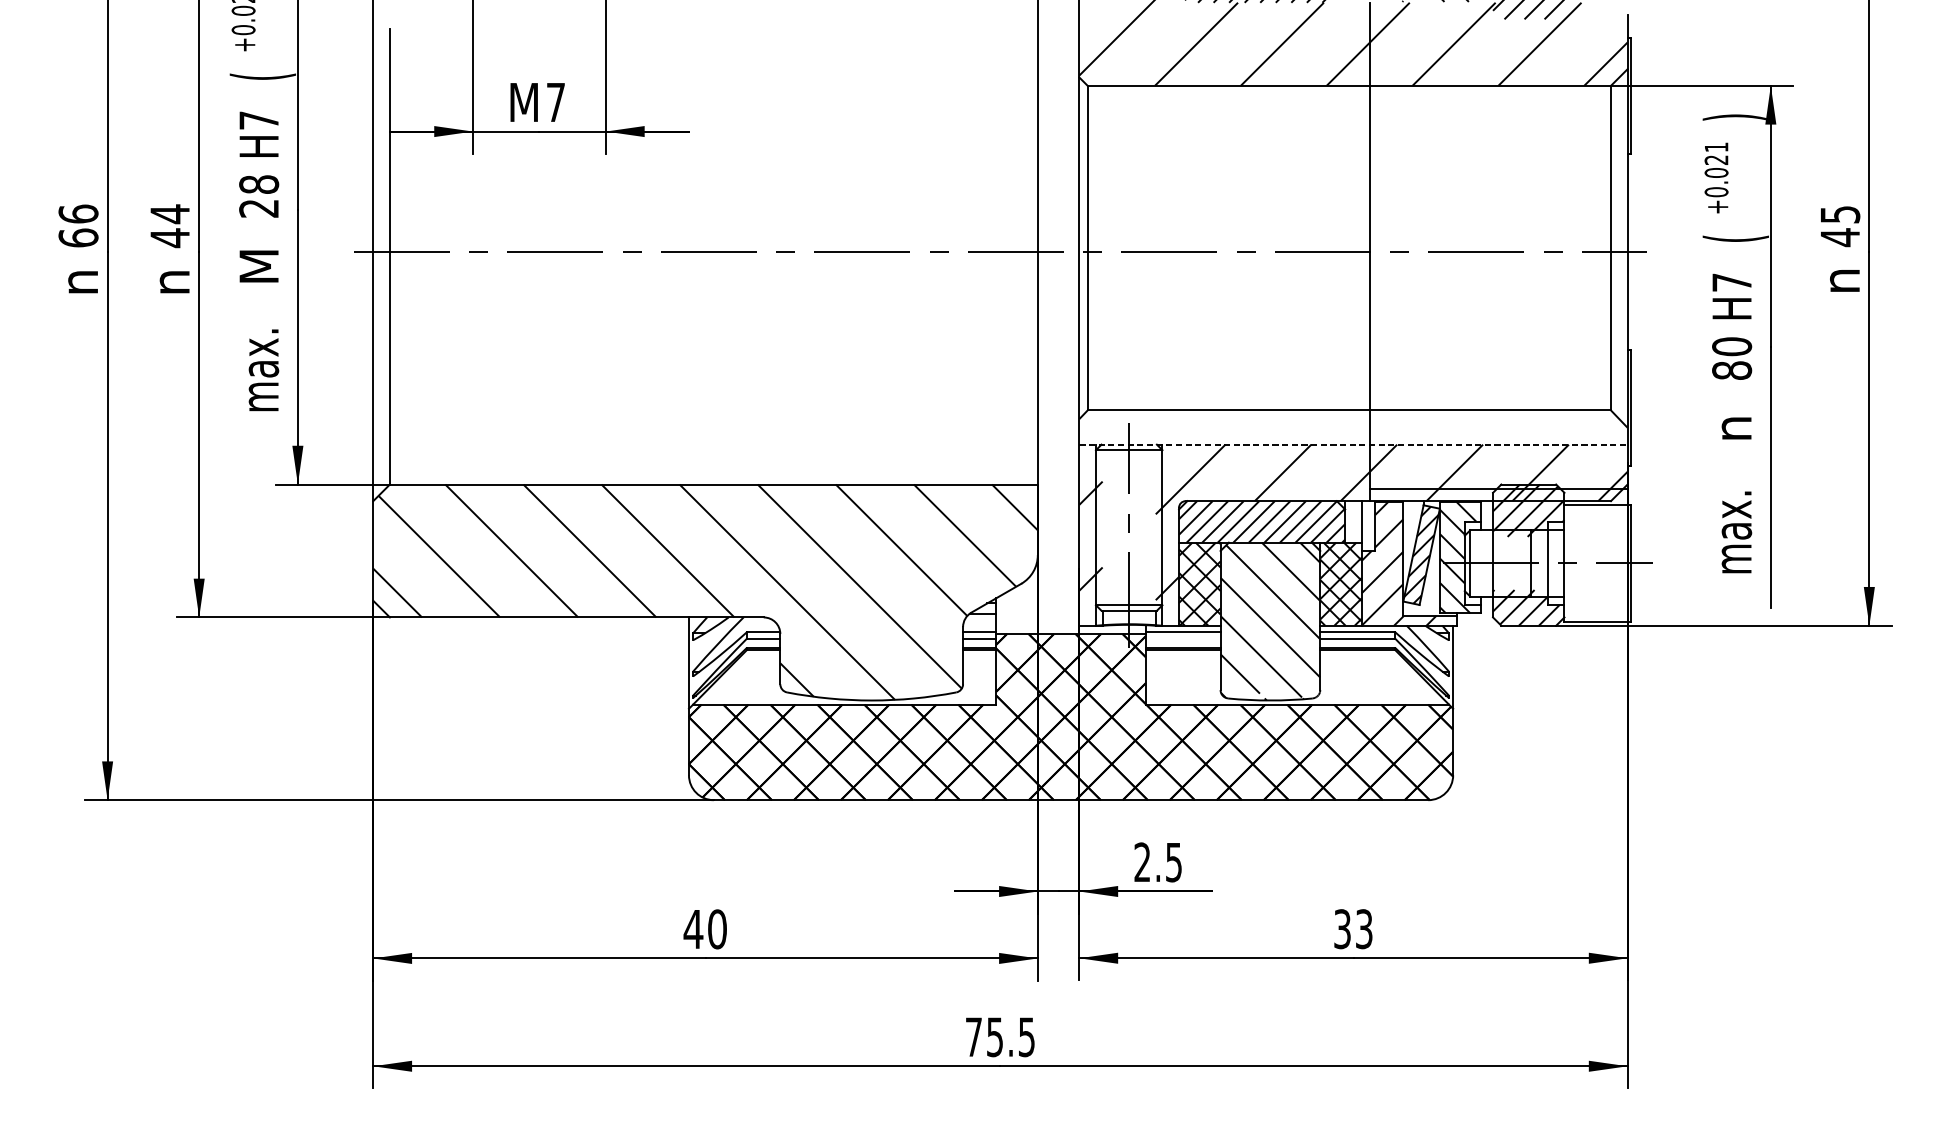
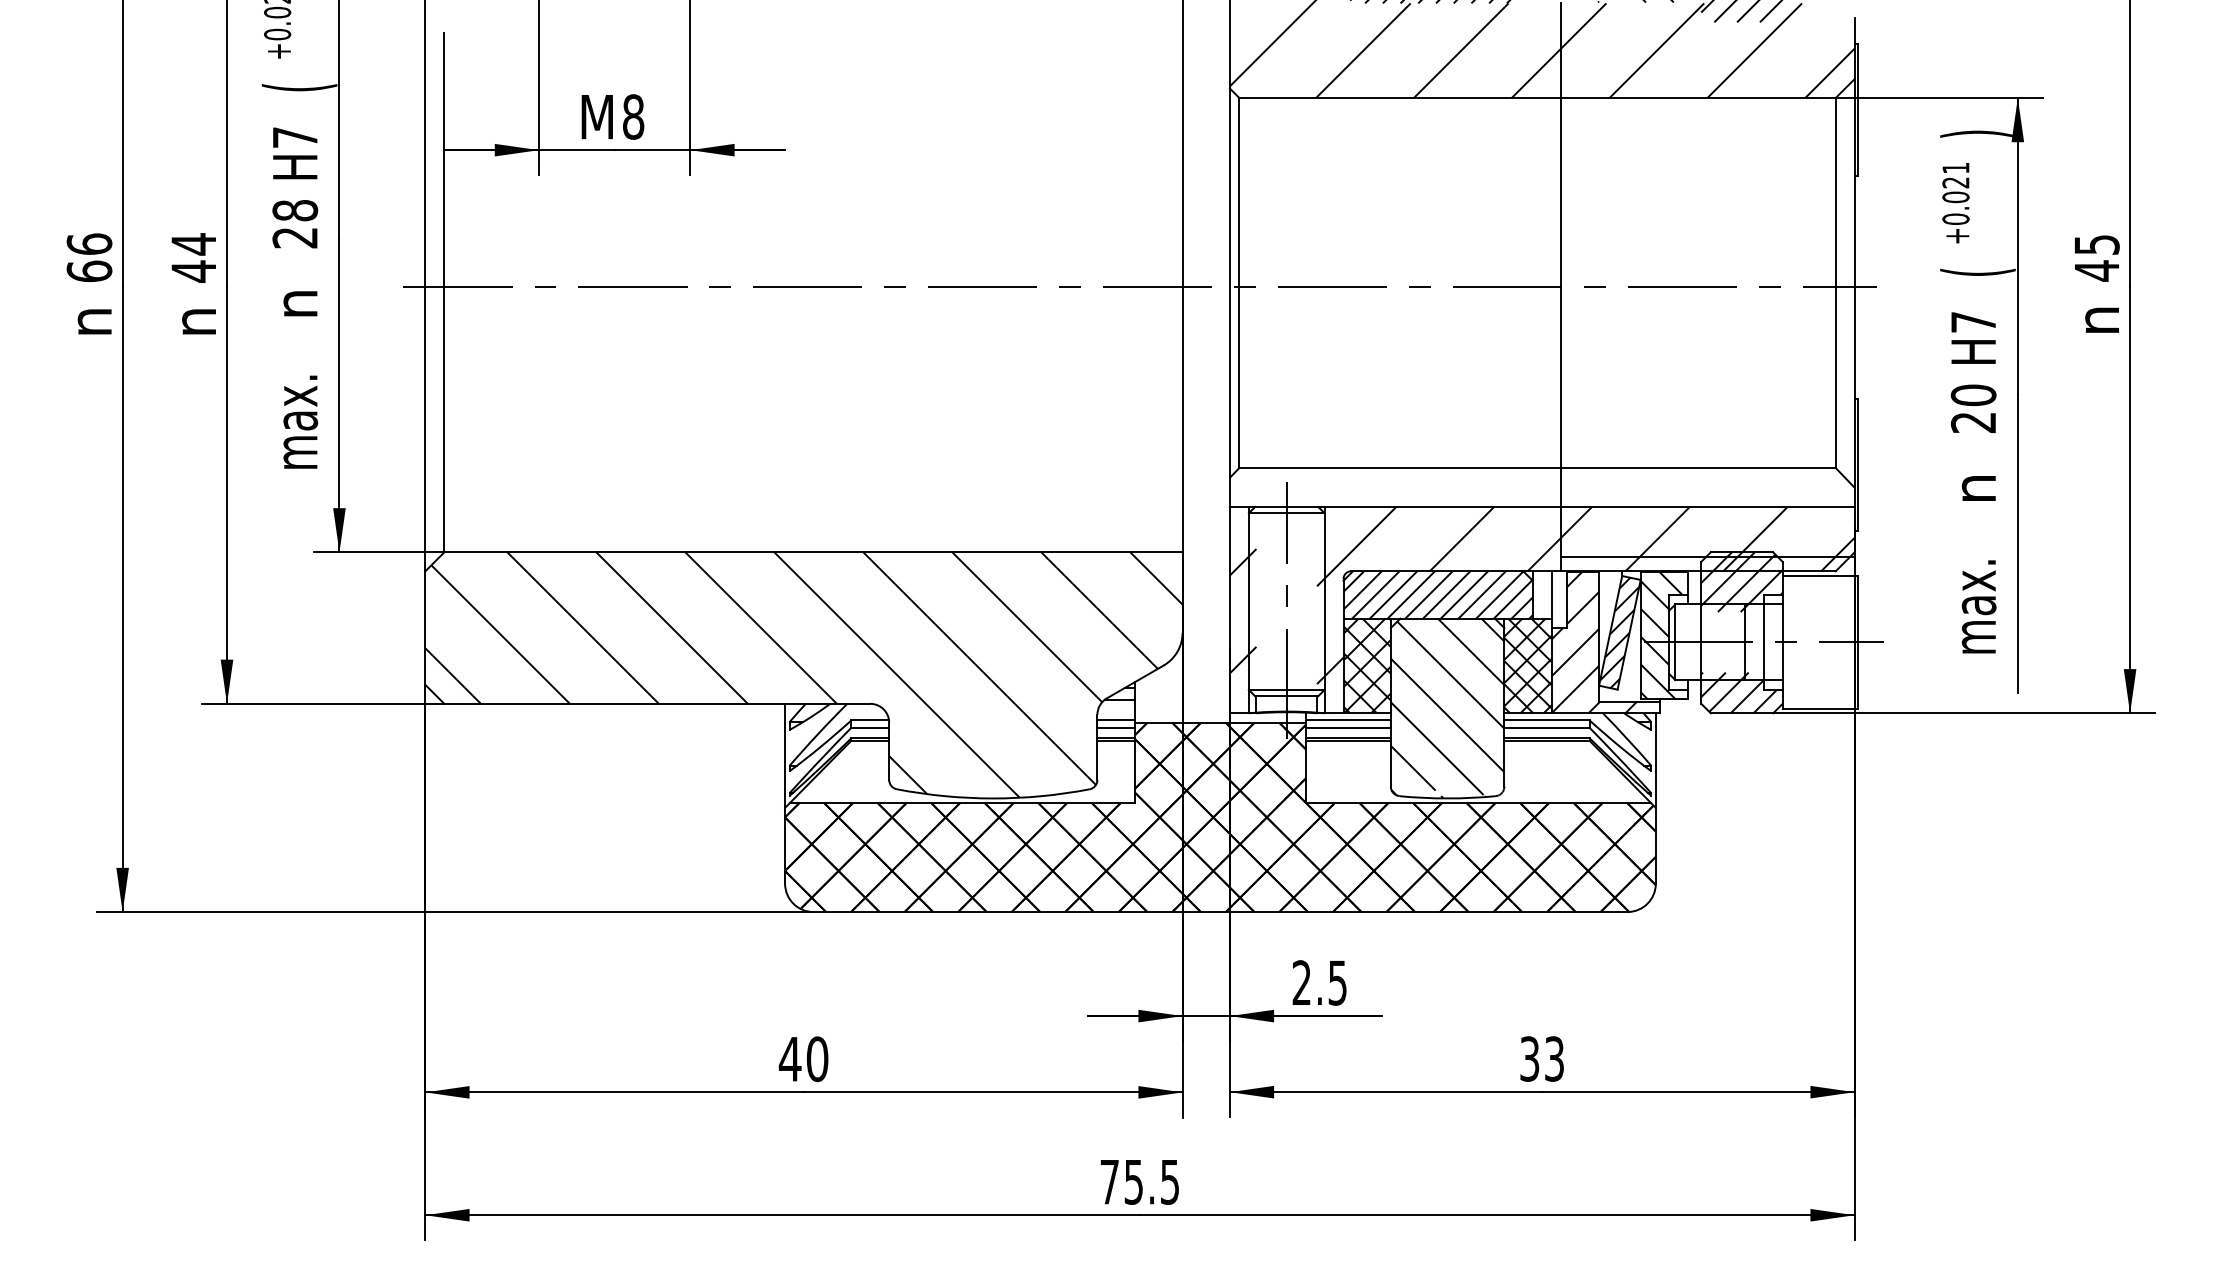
text: (555, 102) -> (633, 116), 7 -> 8
text: (259, 266) -> (295, 303), M -> n
text: (1731, 370) -> (1973, 422), 80 -> 20
line: (1353, 444) -> (1542, 506), dashed -> solid
line: (1182, 638) -> (1347, 727), added

